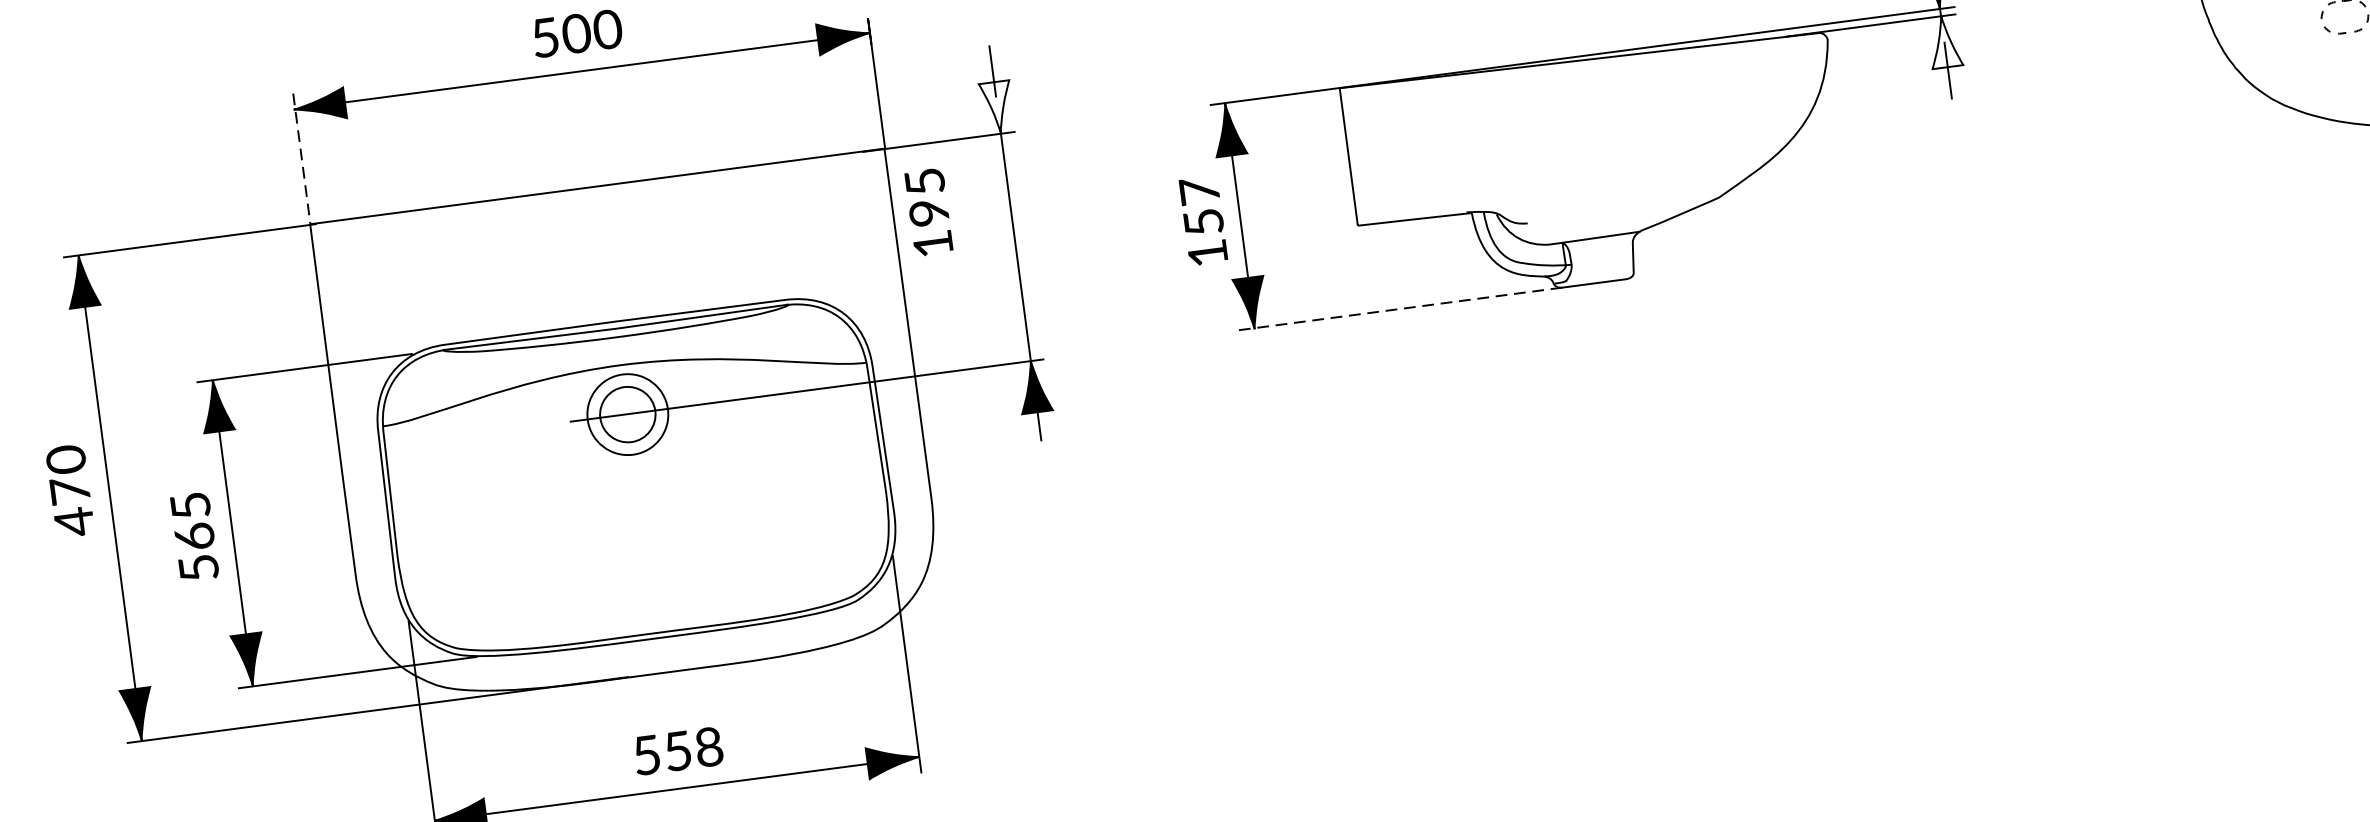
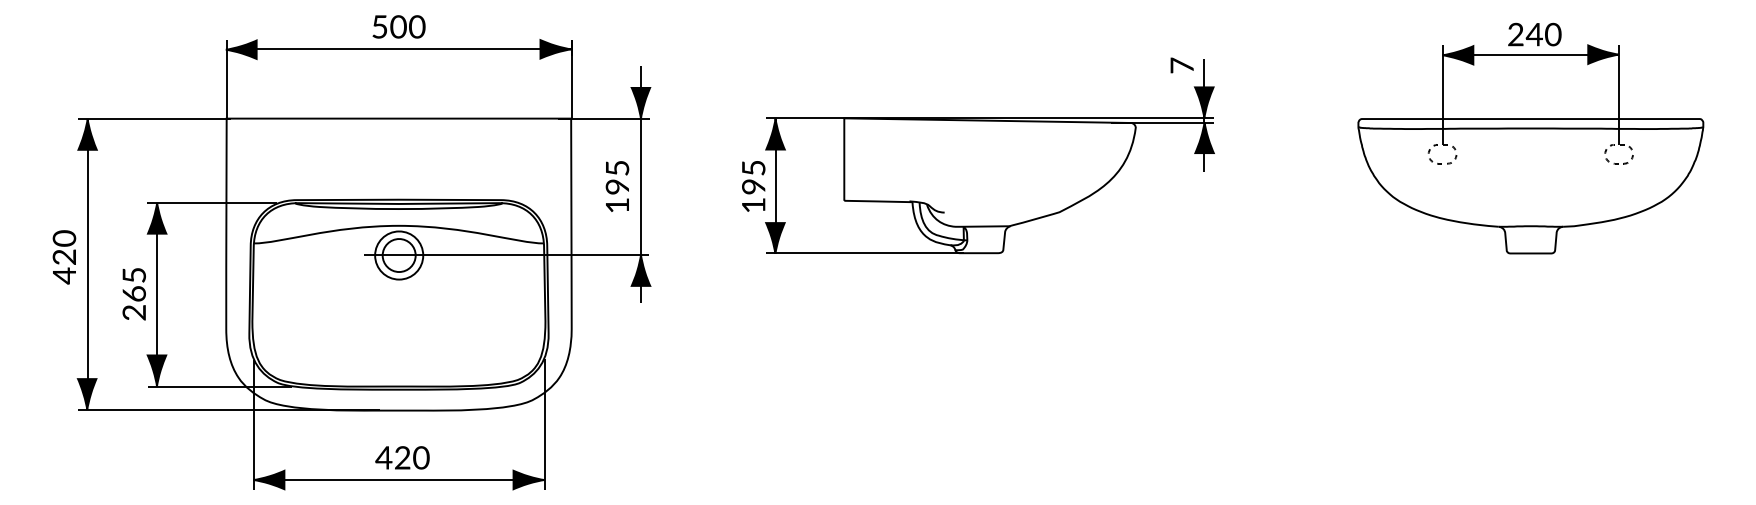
fill: (1944, 41) -> (1204, 137), added
fill: (996, 106) -> (640, 102), added
line: (301, 160) -> (226, 80), dashed -> solid
text: (1201, 206) -> (753, 177), 157 -> 195
text: (929, 212) -> (617, 186), moved
line: (1404, 308) -> (865, 253), dashed -> solid
text: (68, 489) -> (63, 256), 470 -> 420
text: (197, 567) -> (133, 312), 565 -> 265
text: (677, 750) -> (402, 457), 558 -> 420

